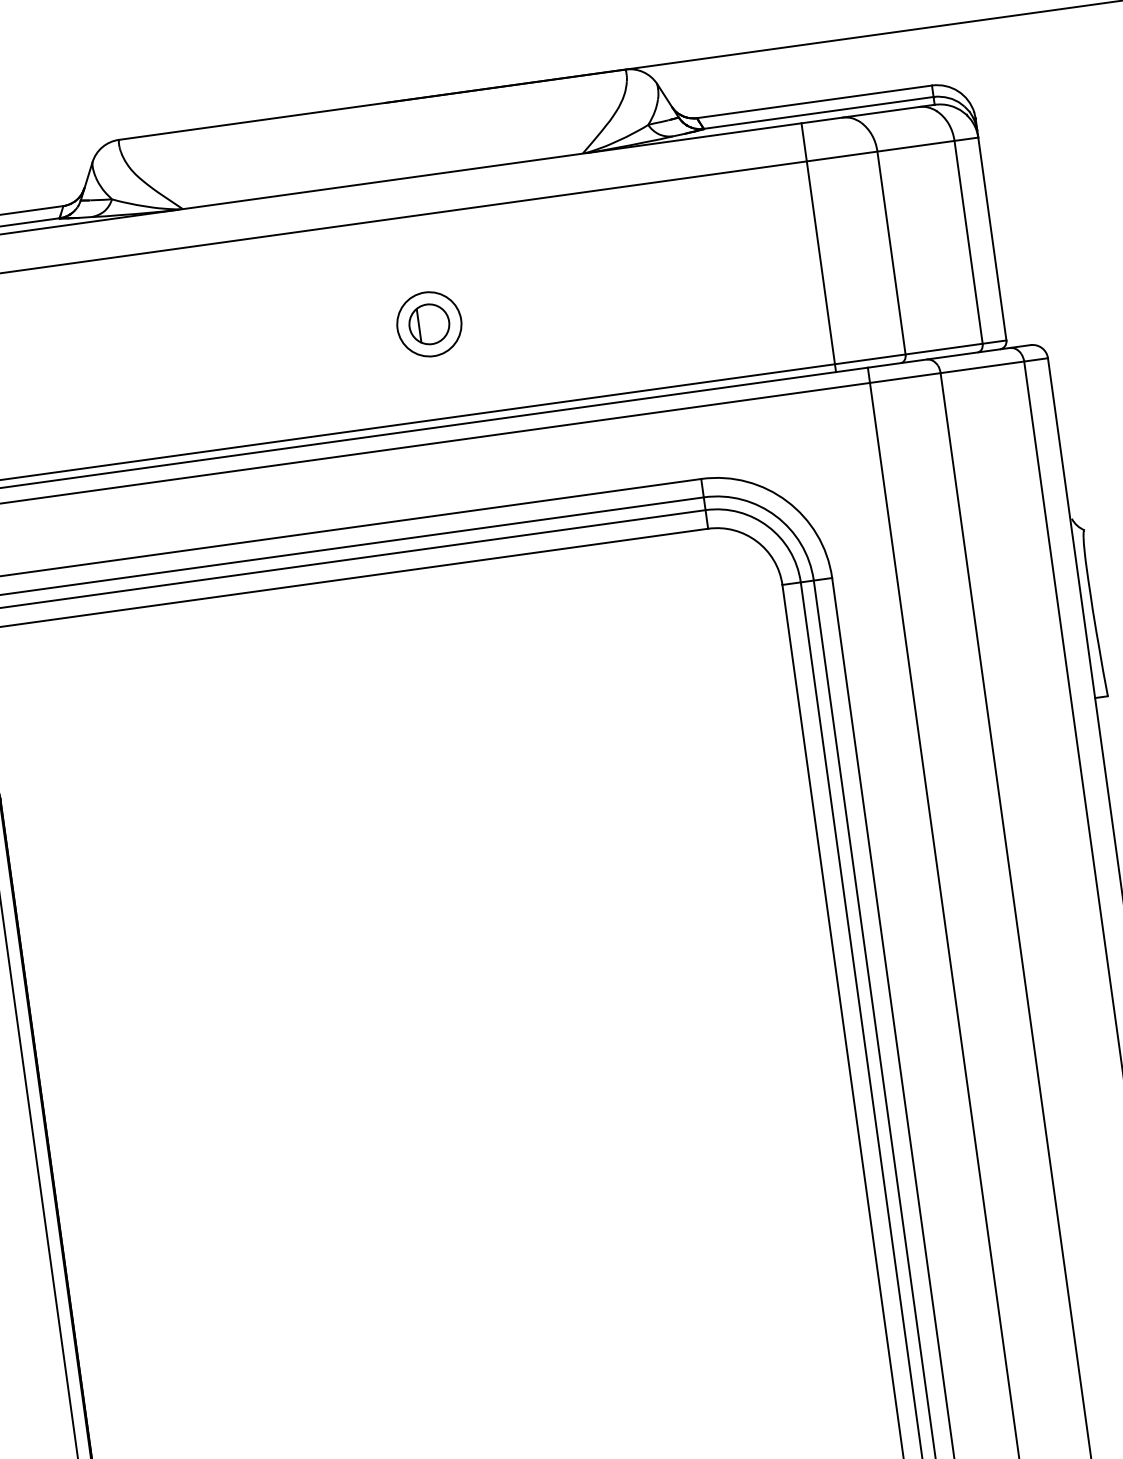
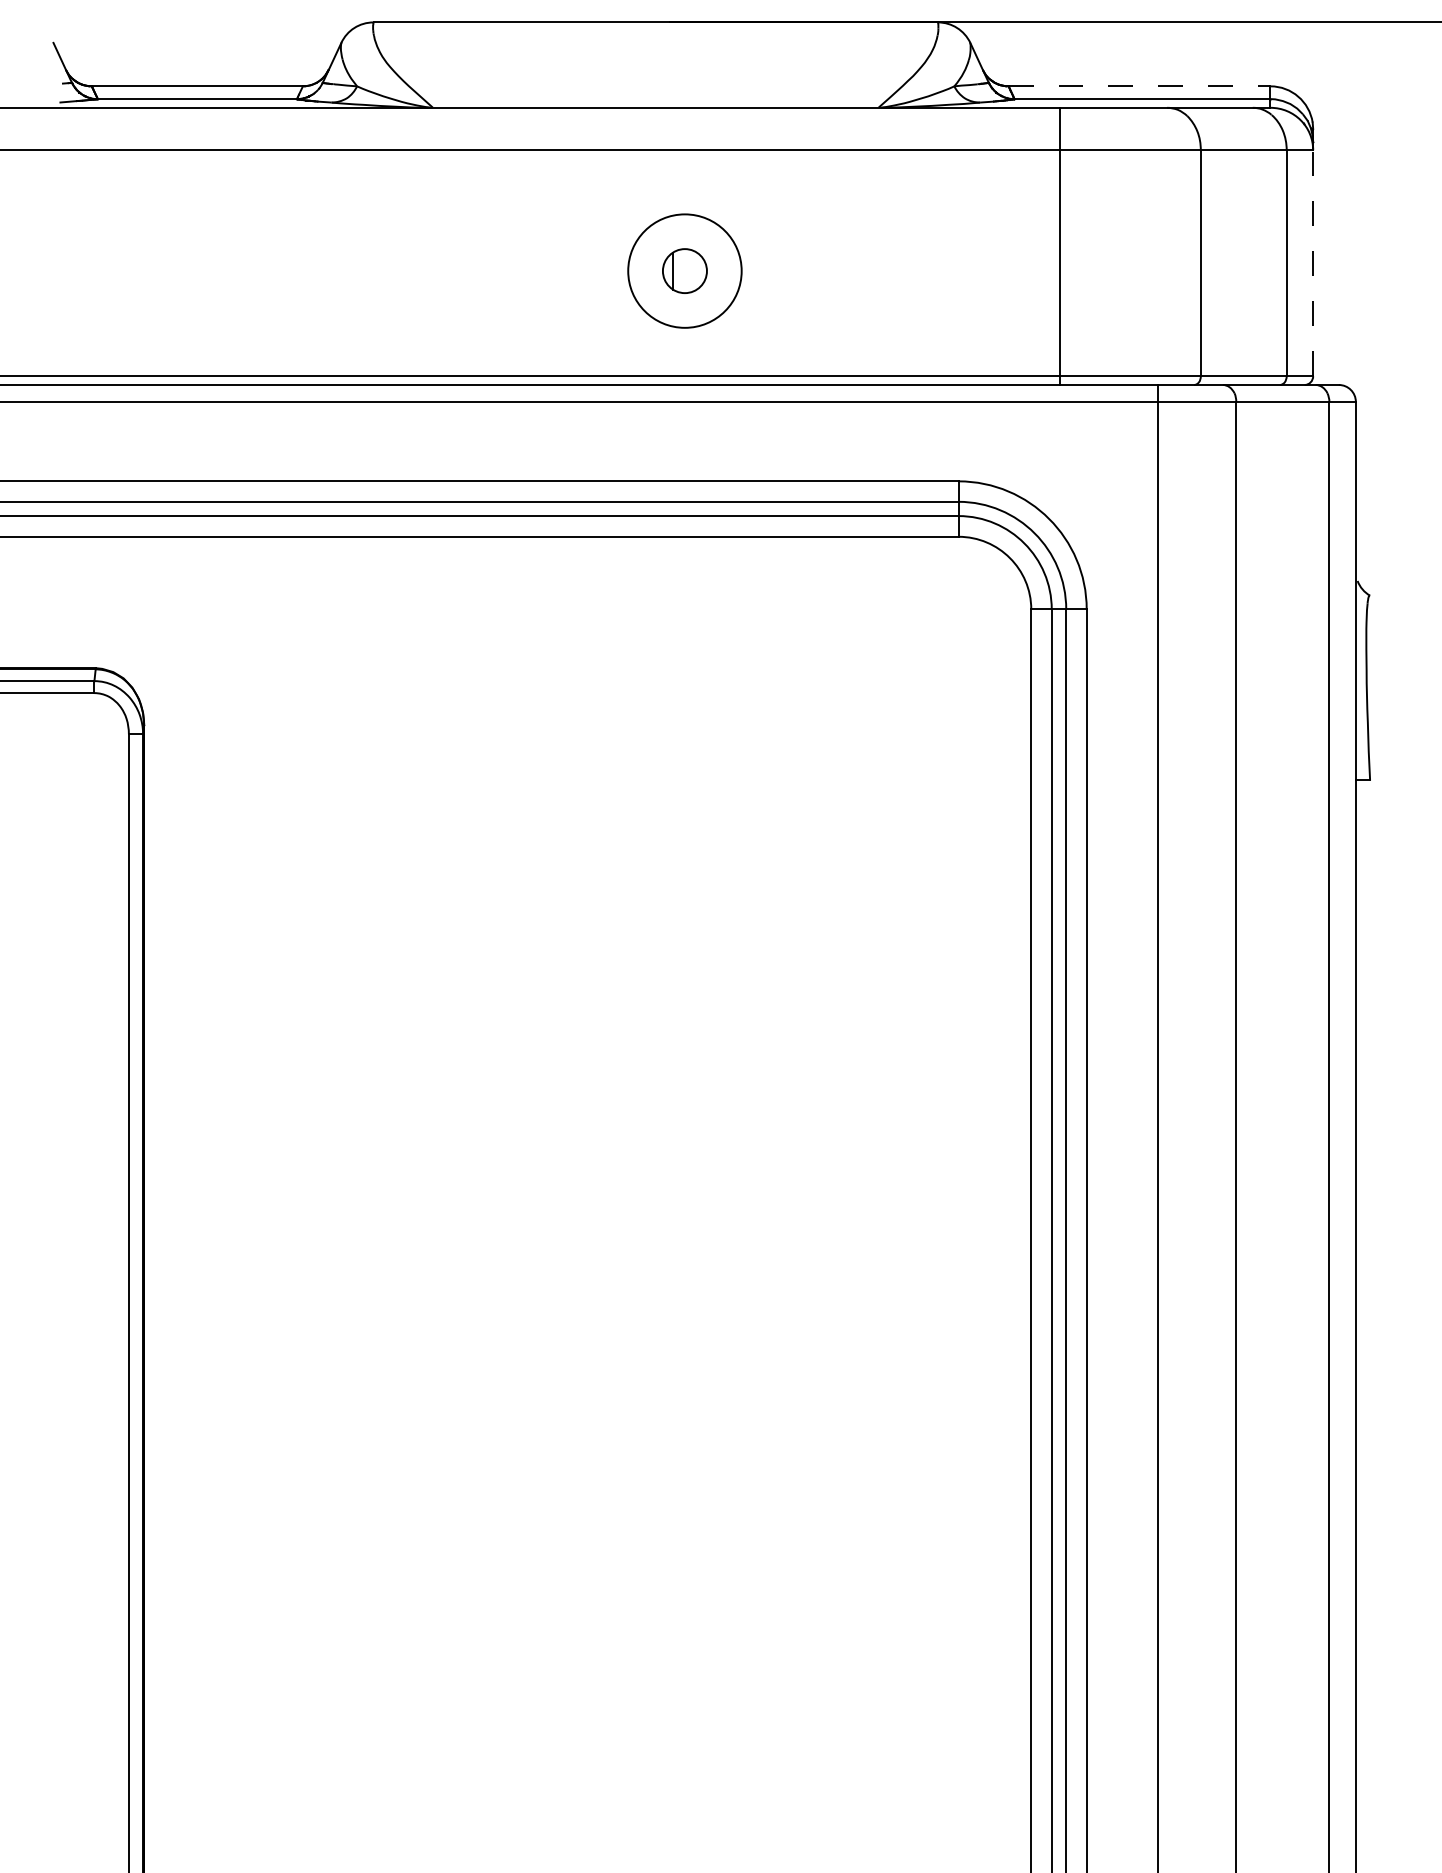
line: (814, 102) -> (1139, 86), solid -> dashed
line: (992, 239) -> (1313, 263), solid -> dashed
line: (818, 246) -> (1060, 245), moved
circle: (428, 323) -> (684, 270), size x1.6

